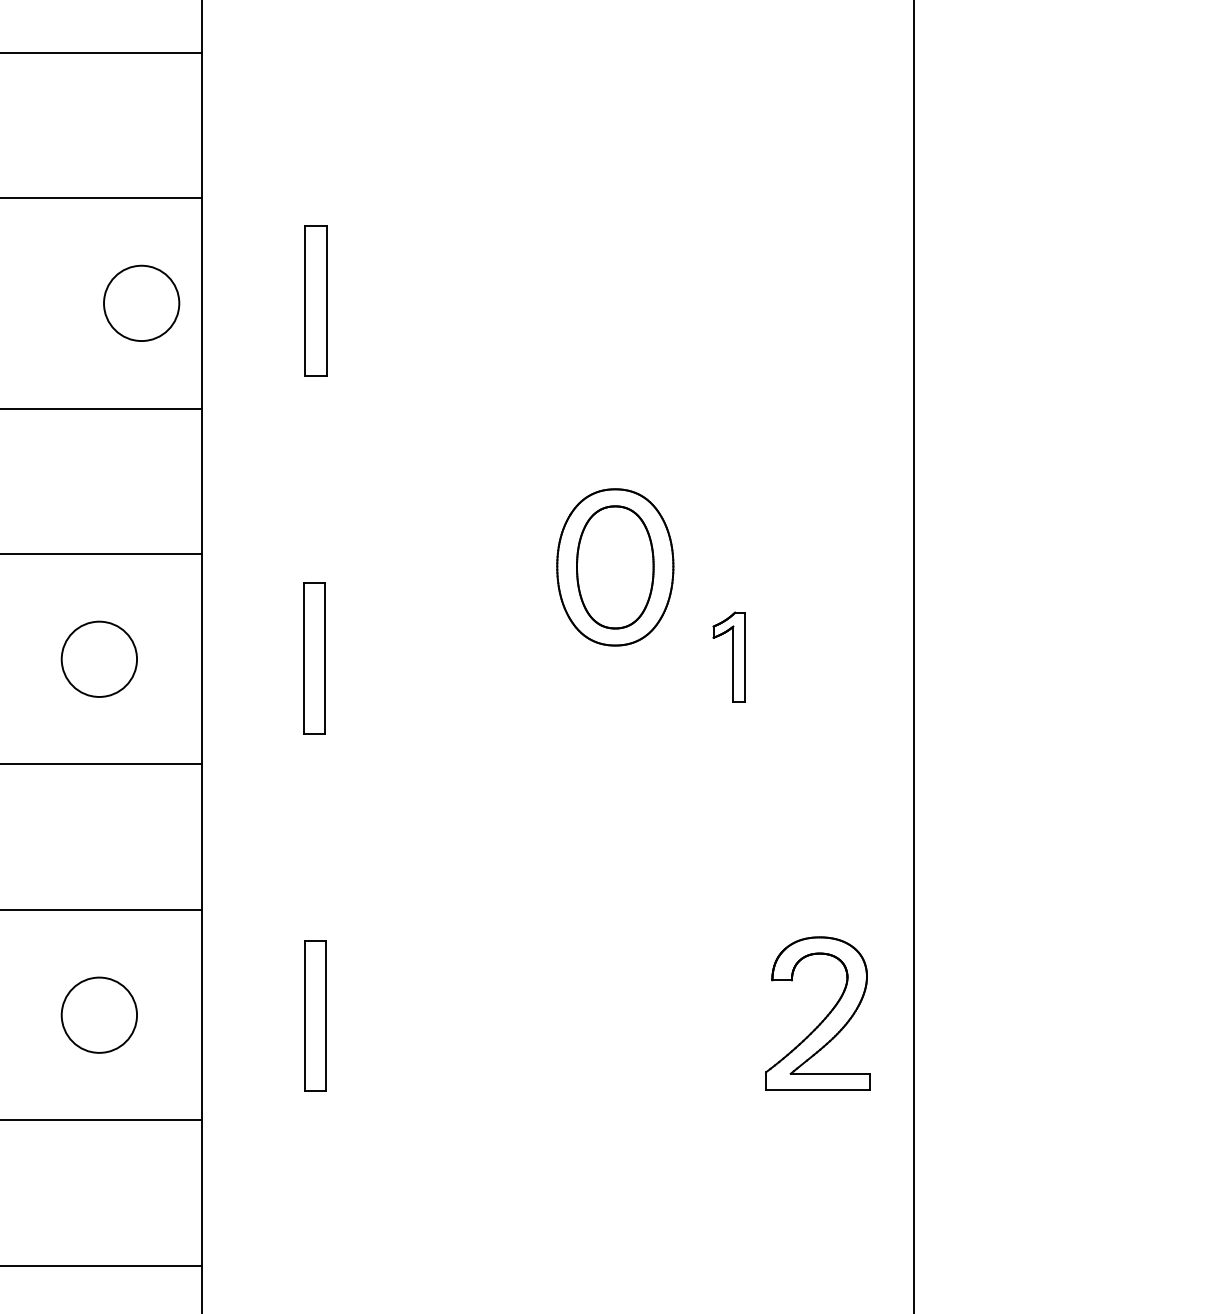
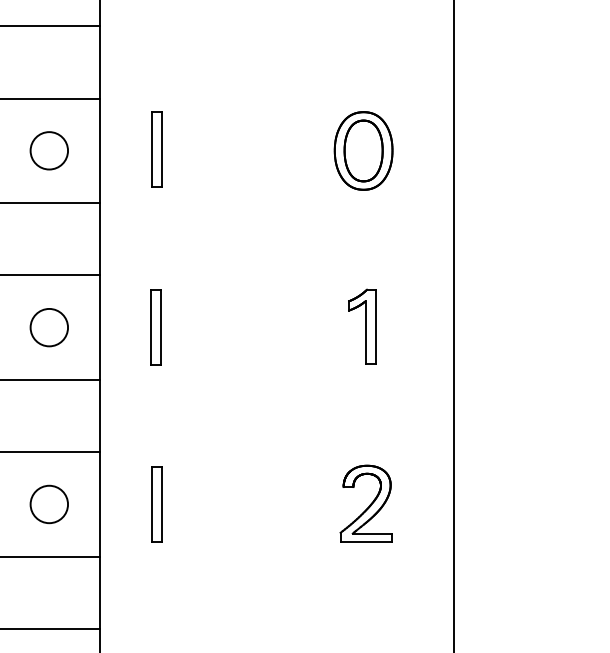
circle: (139, 302) -> (48, 150), moved
part: (615, 566) -> (363, 150), moved
part: (729, 657) -> (362, 326), size x1.67
part: (816, 1013) -> (365, 503), moved

